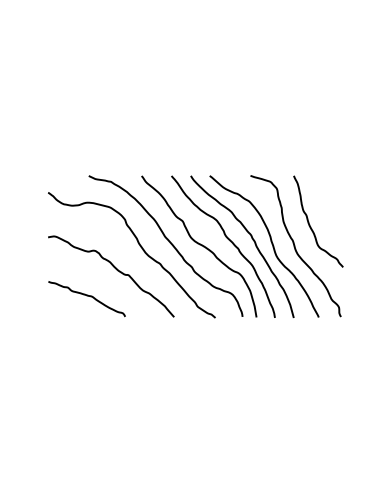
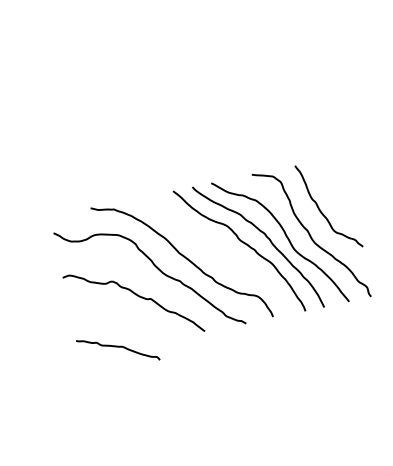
curve: (199, 245) -> (215, 254), removed
curve: (86, 296) -> (117, 347), moved

